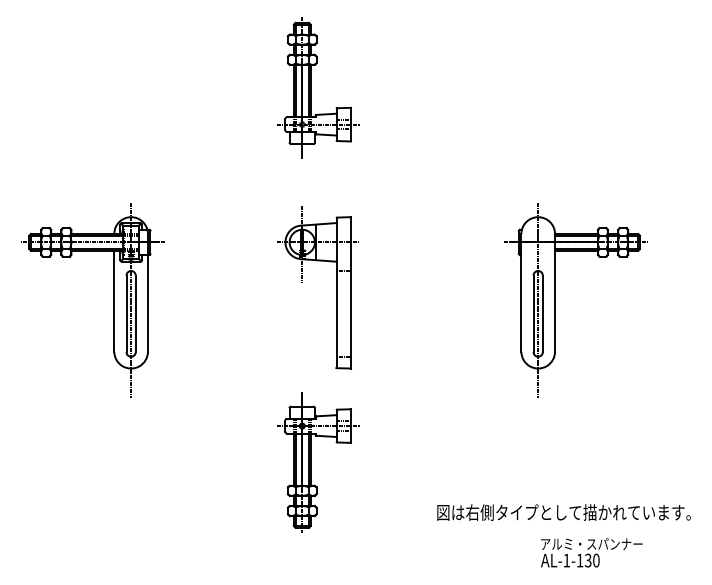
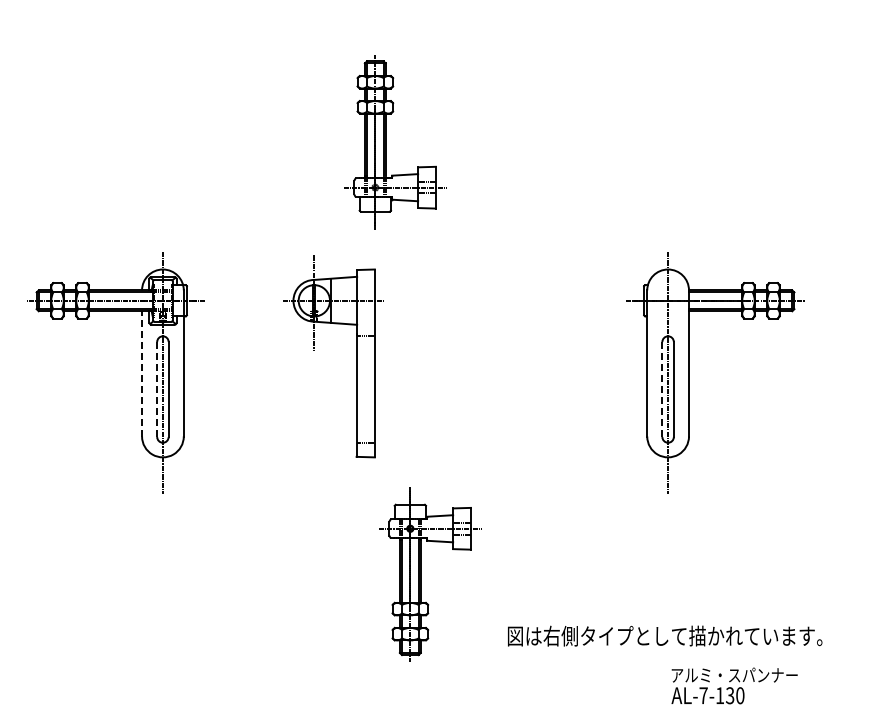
part: (311, 88) -> (386, 142), moved
part: (302, 282) -> (314, 350), moved
line: (114, 300) -> (142, 373), solid -> dashed
line: (126, 313) -> (157, 389), solid -> dashed
line: (533, 313) -> (662, 389), solid -> dashed
part: (311, 462) -> (421, 574), moved
text: (564, 512) -> (665, 635), moved
text: (566, 560) -> (703, 695), AL-1-130 -> AL-7-130

